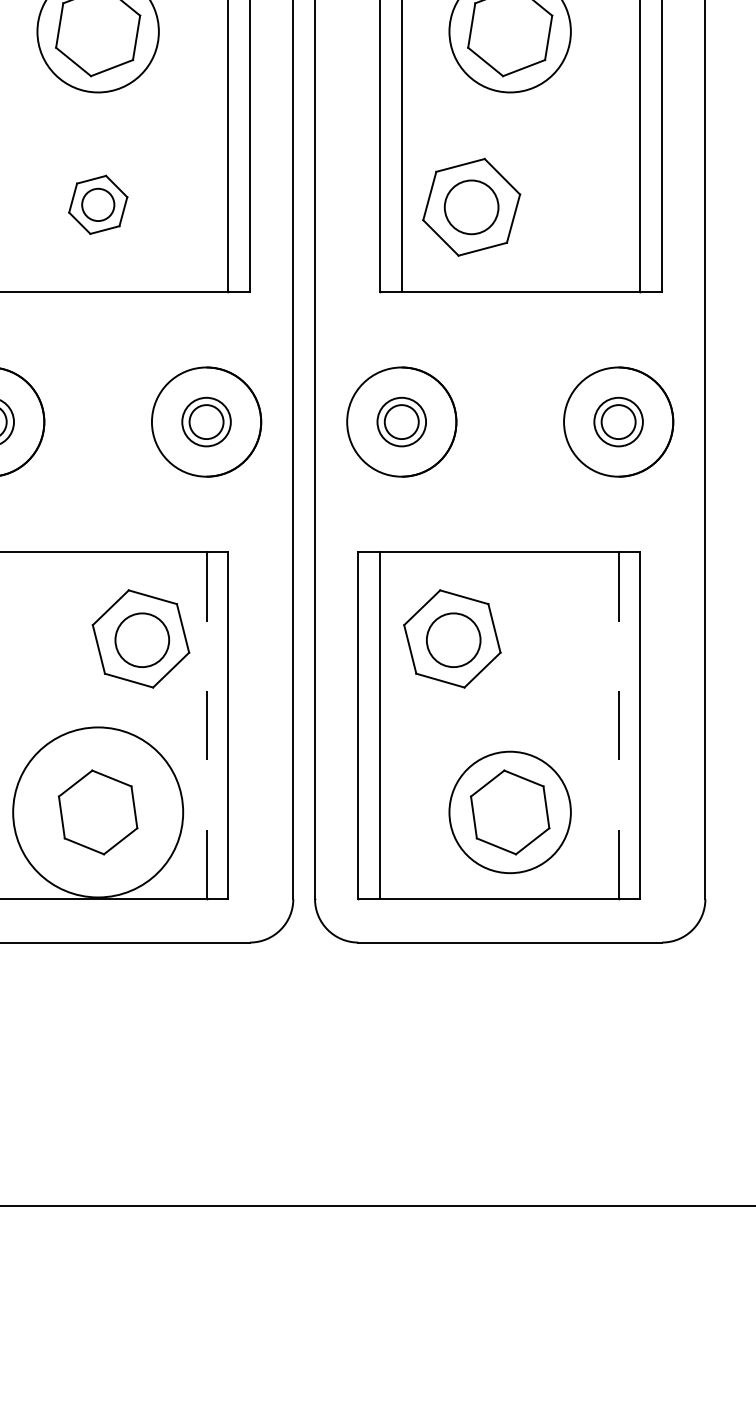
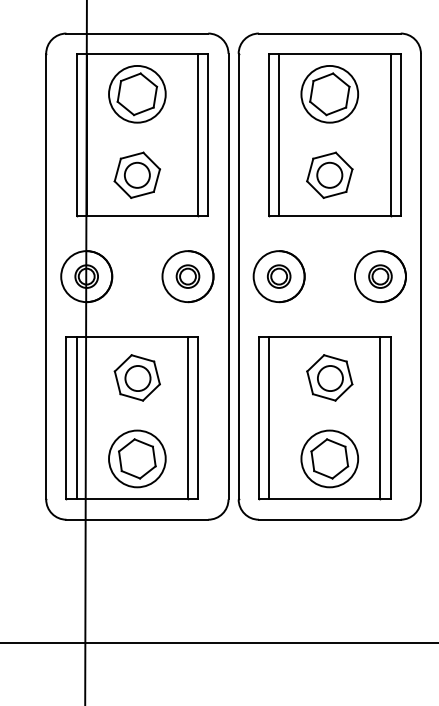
part: (98, 203) -> (137, 174), size x1.67
part: (470, 205) -> (329, 174), moved
part: (139, 638) -> (136, 377), moved
part: (451, 638) -> (329, 377), moved
line: (207, 723) -> (188, 417), dashed -> solid
line: (618, 723) -> (380, 417), dashed -> solid
circle: (98, 811) -> (137, 458), size x0.71

